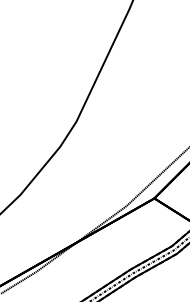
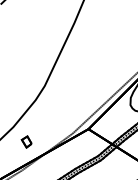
part: (43, 220) -> (26, 141), added

